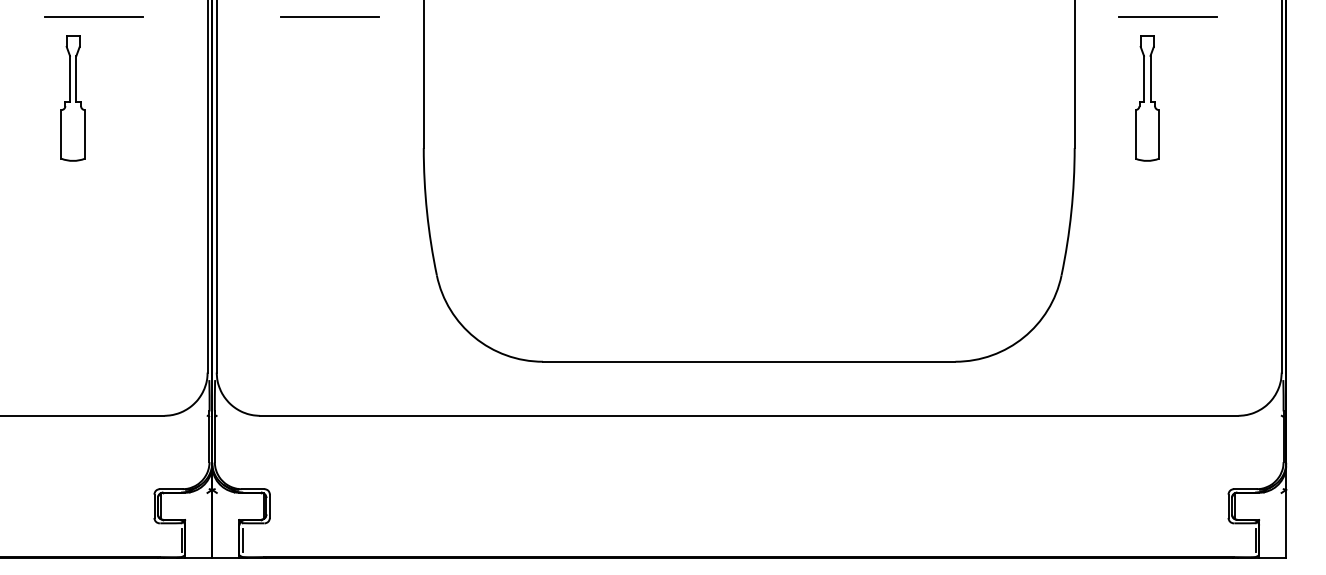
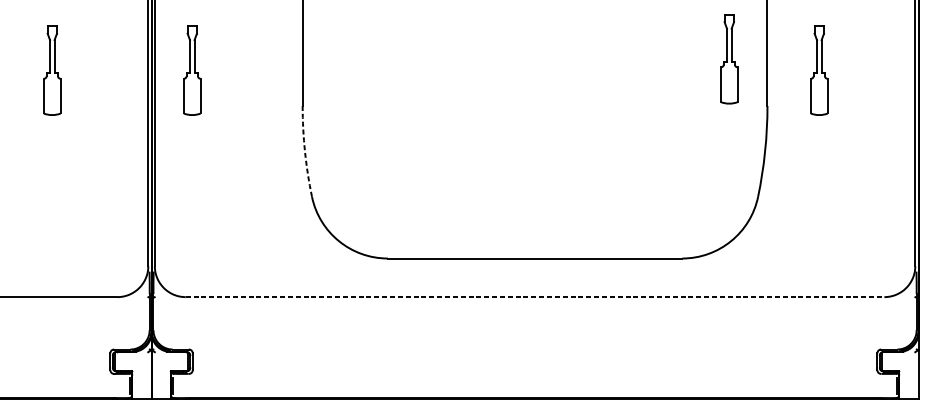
line: (329, 16) -> (235, 11), removed
line: (94, 17) -> (67, 12), removed
line: (1168, 17) -> (834, 12), removed
part: (1021, 82) -> (729, 59), added
part: (268, 98) -> (191, 70), added
arc: (427, 212) -> (305, 151), solid -> dashed
line: (749, 415) -> (535, 296), solid -> dashed

